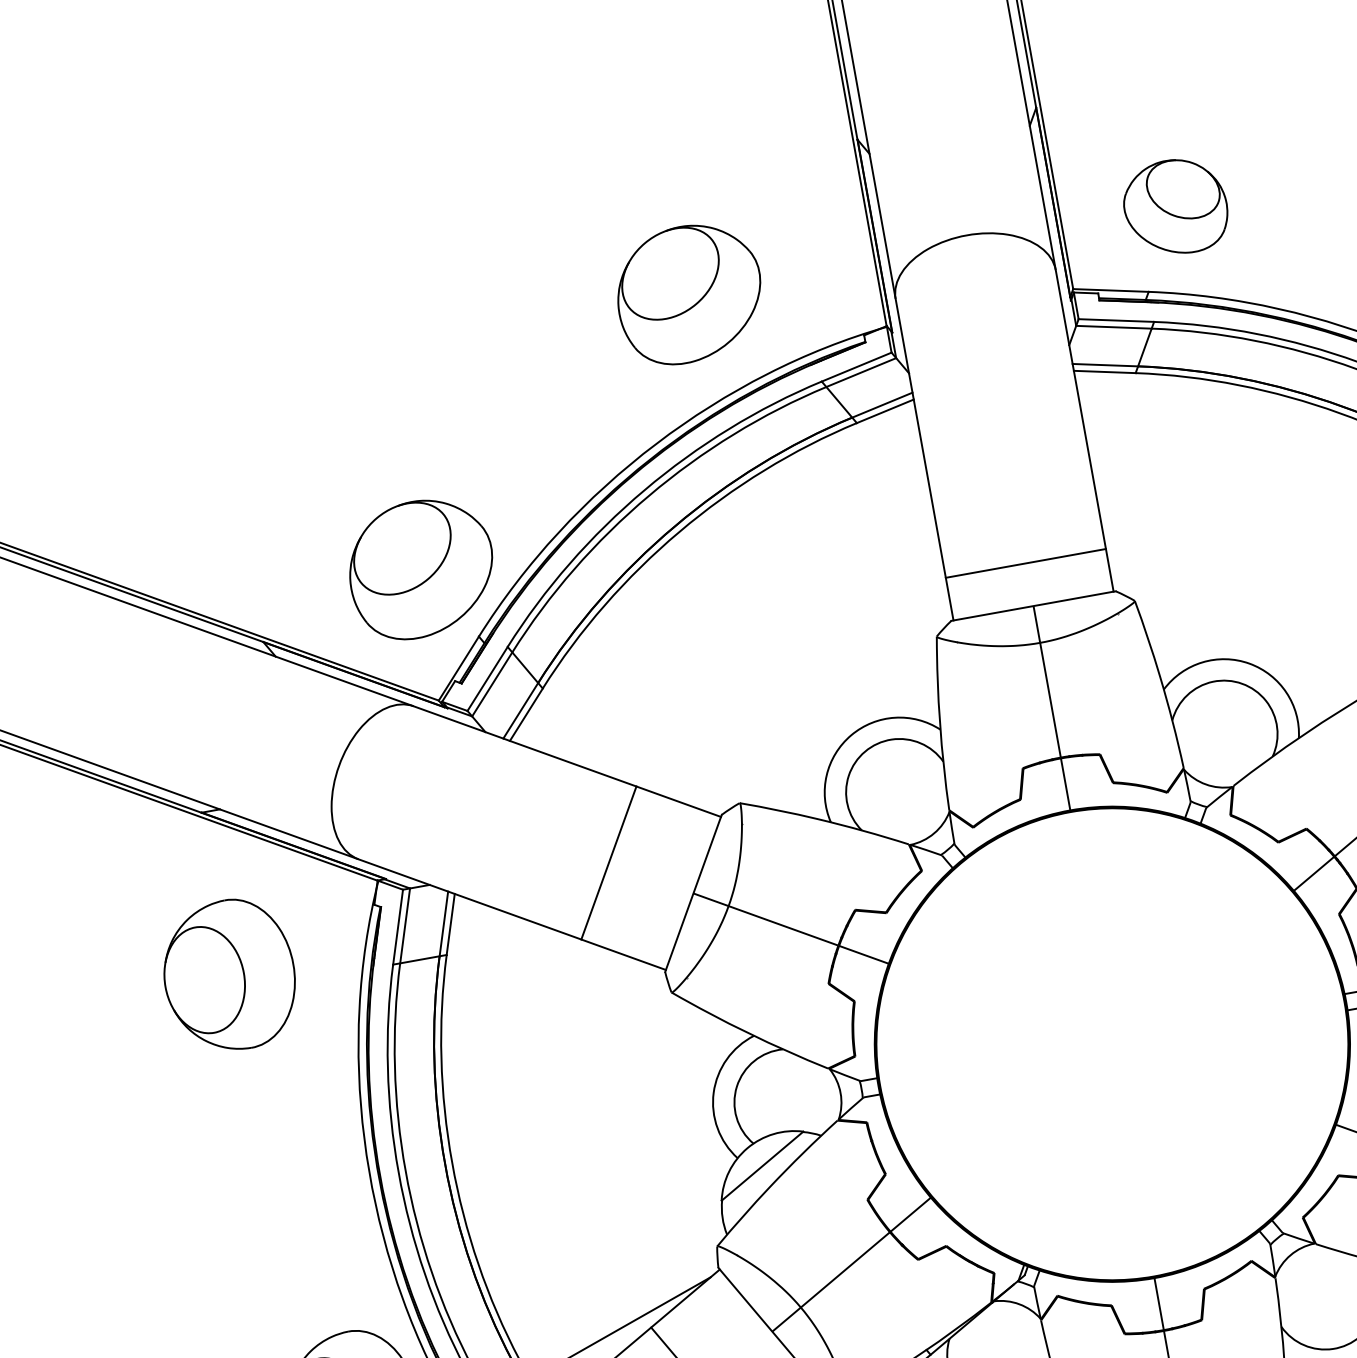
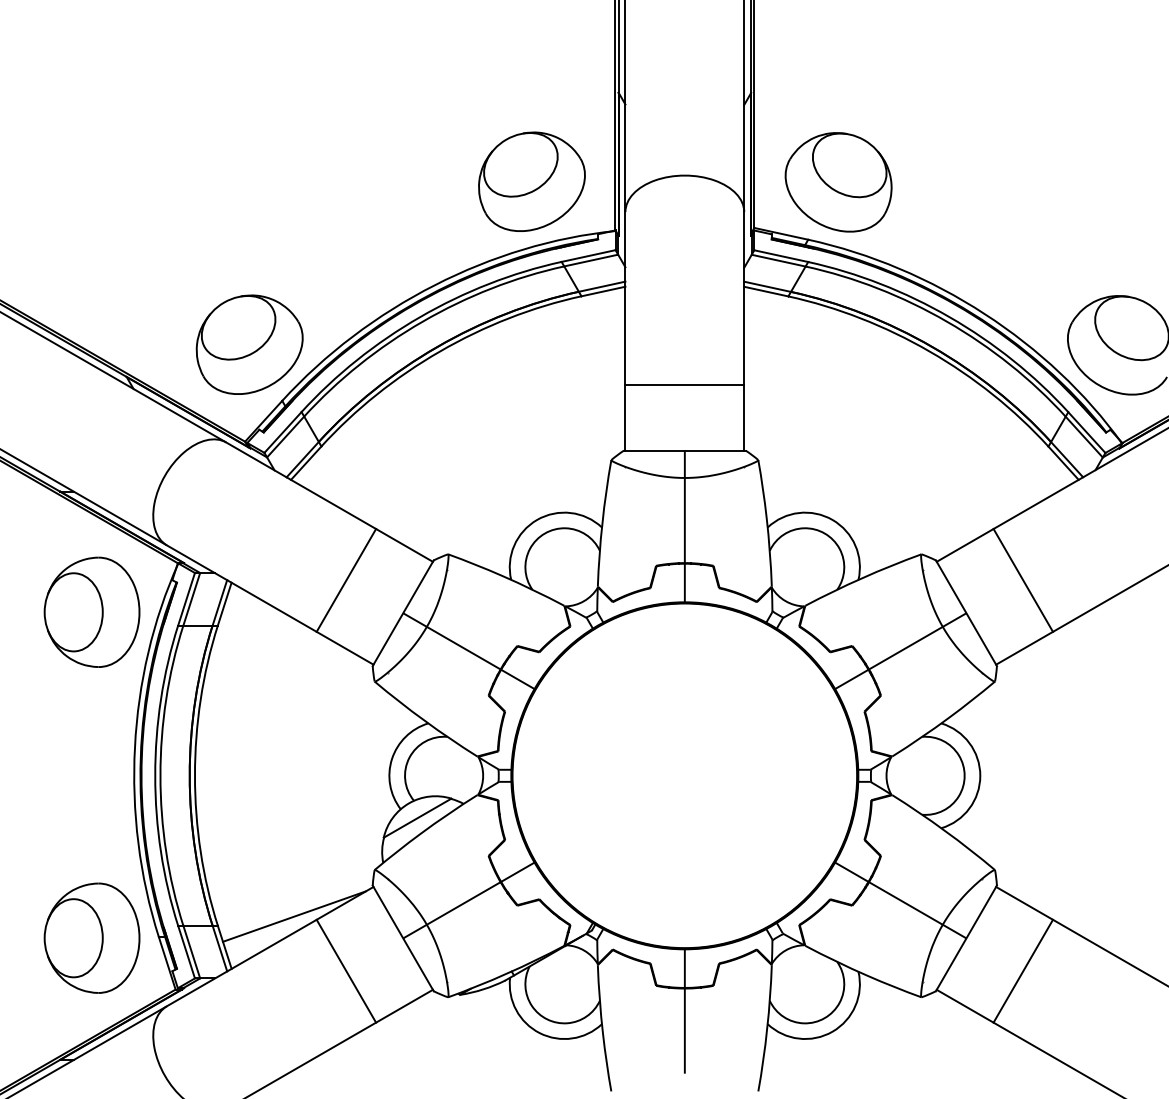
part: (1175, 207) -> (838, 182), size x1.43
part: (688, 293) -> (531, 181), moved
line: (1025, 564) -> (684, 385), moved
part: (228, 974) -> (91, 611), moved

